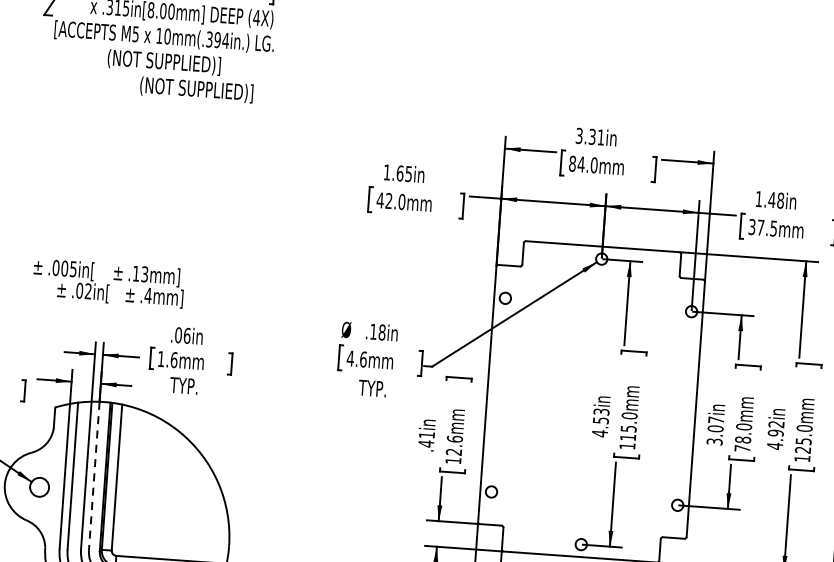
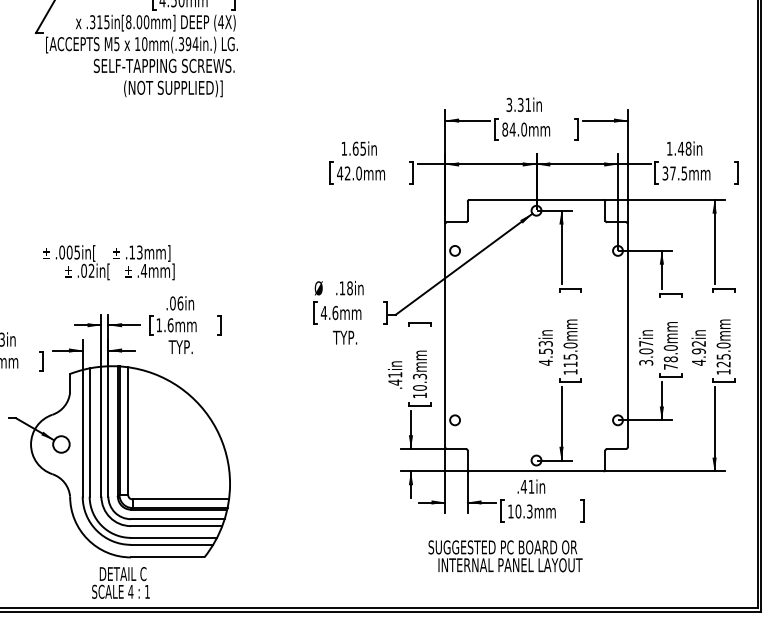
text: (187, 63) -> (163, 66), (NOT SUPPLIED)] -> SELF-TAPPING SCREWS.
text: (455, 444) -> (420, 381), 12.6mm -> 10.3mm
line: (94, 476) -> (108, 431), dashed -> solid

